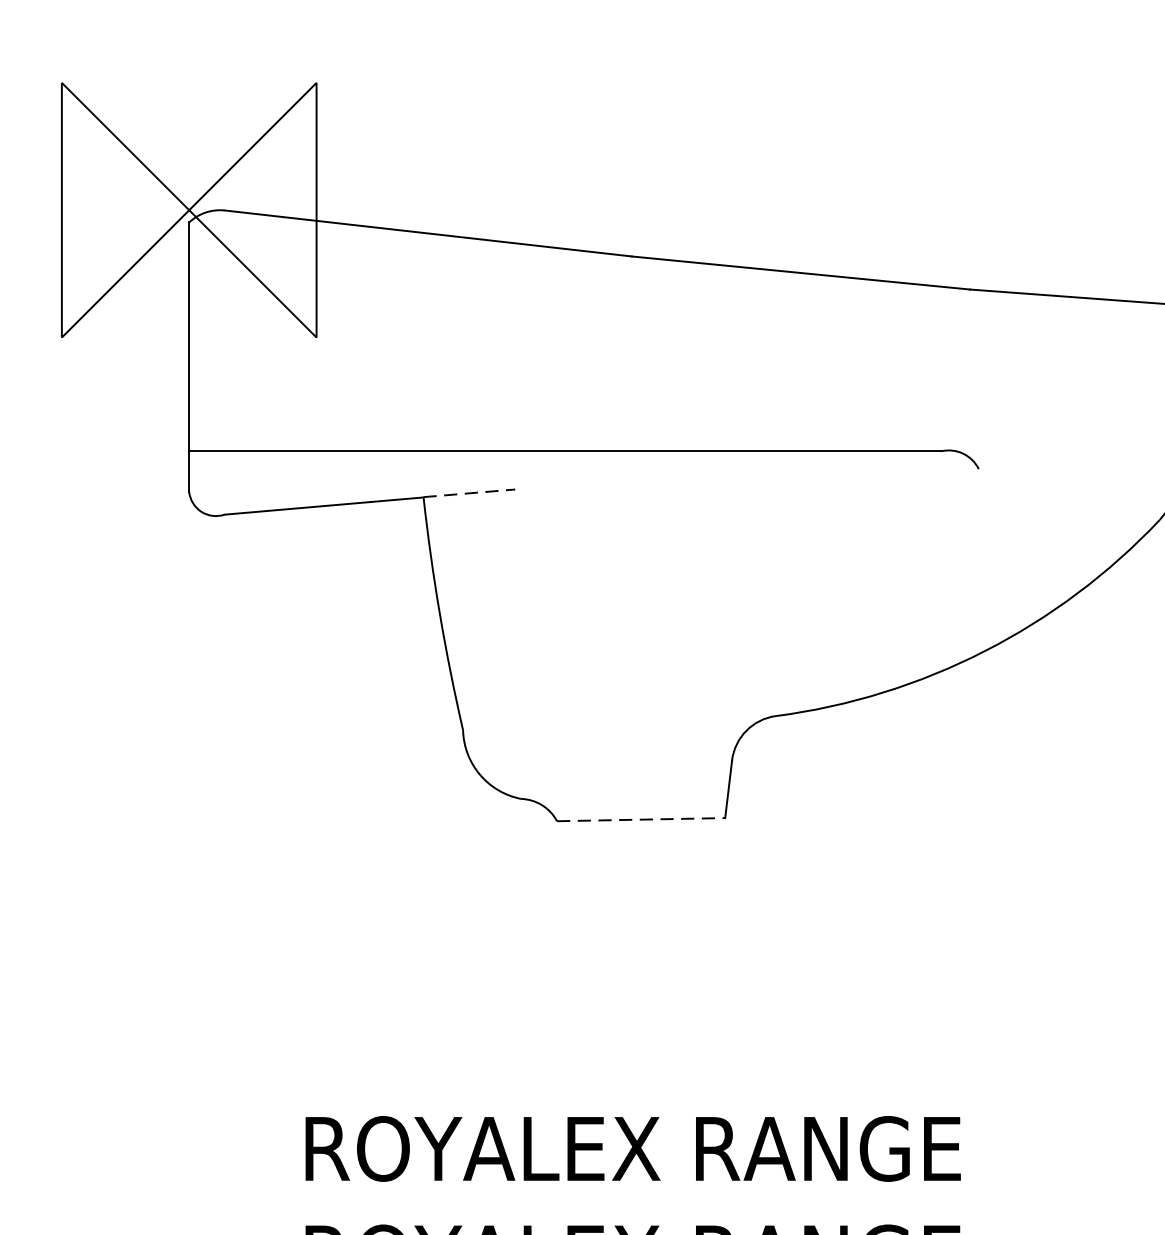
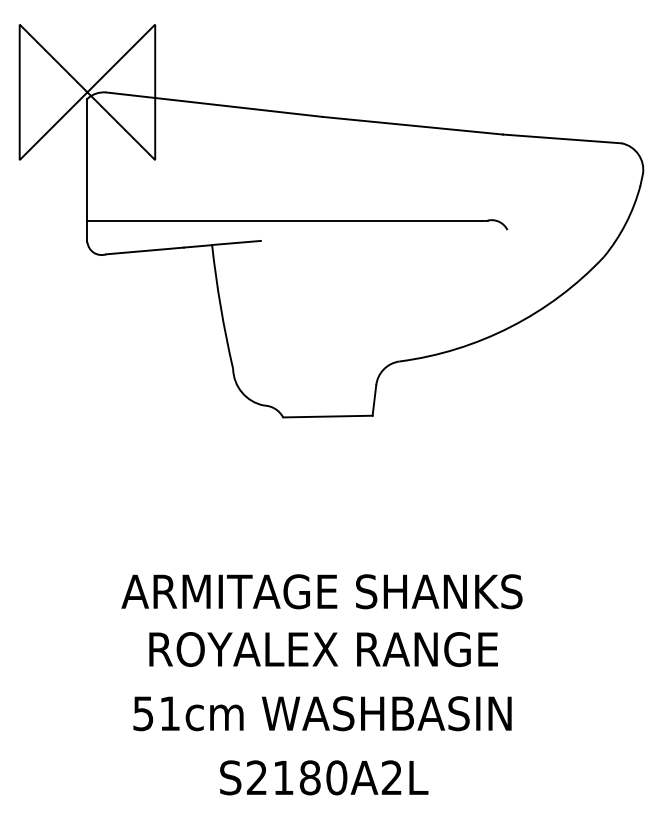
line: (471, 492) -> (237, 242), dashed -> solid
line: (640, 819) -> (327, 416), dashed -> solid
text: (629, 1148) -> (321, 591), ROYALEX RANGE -> ARMITAGE SHANKS

